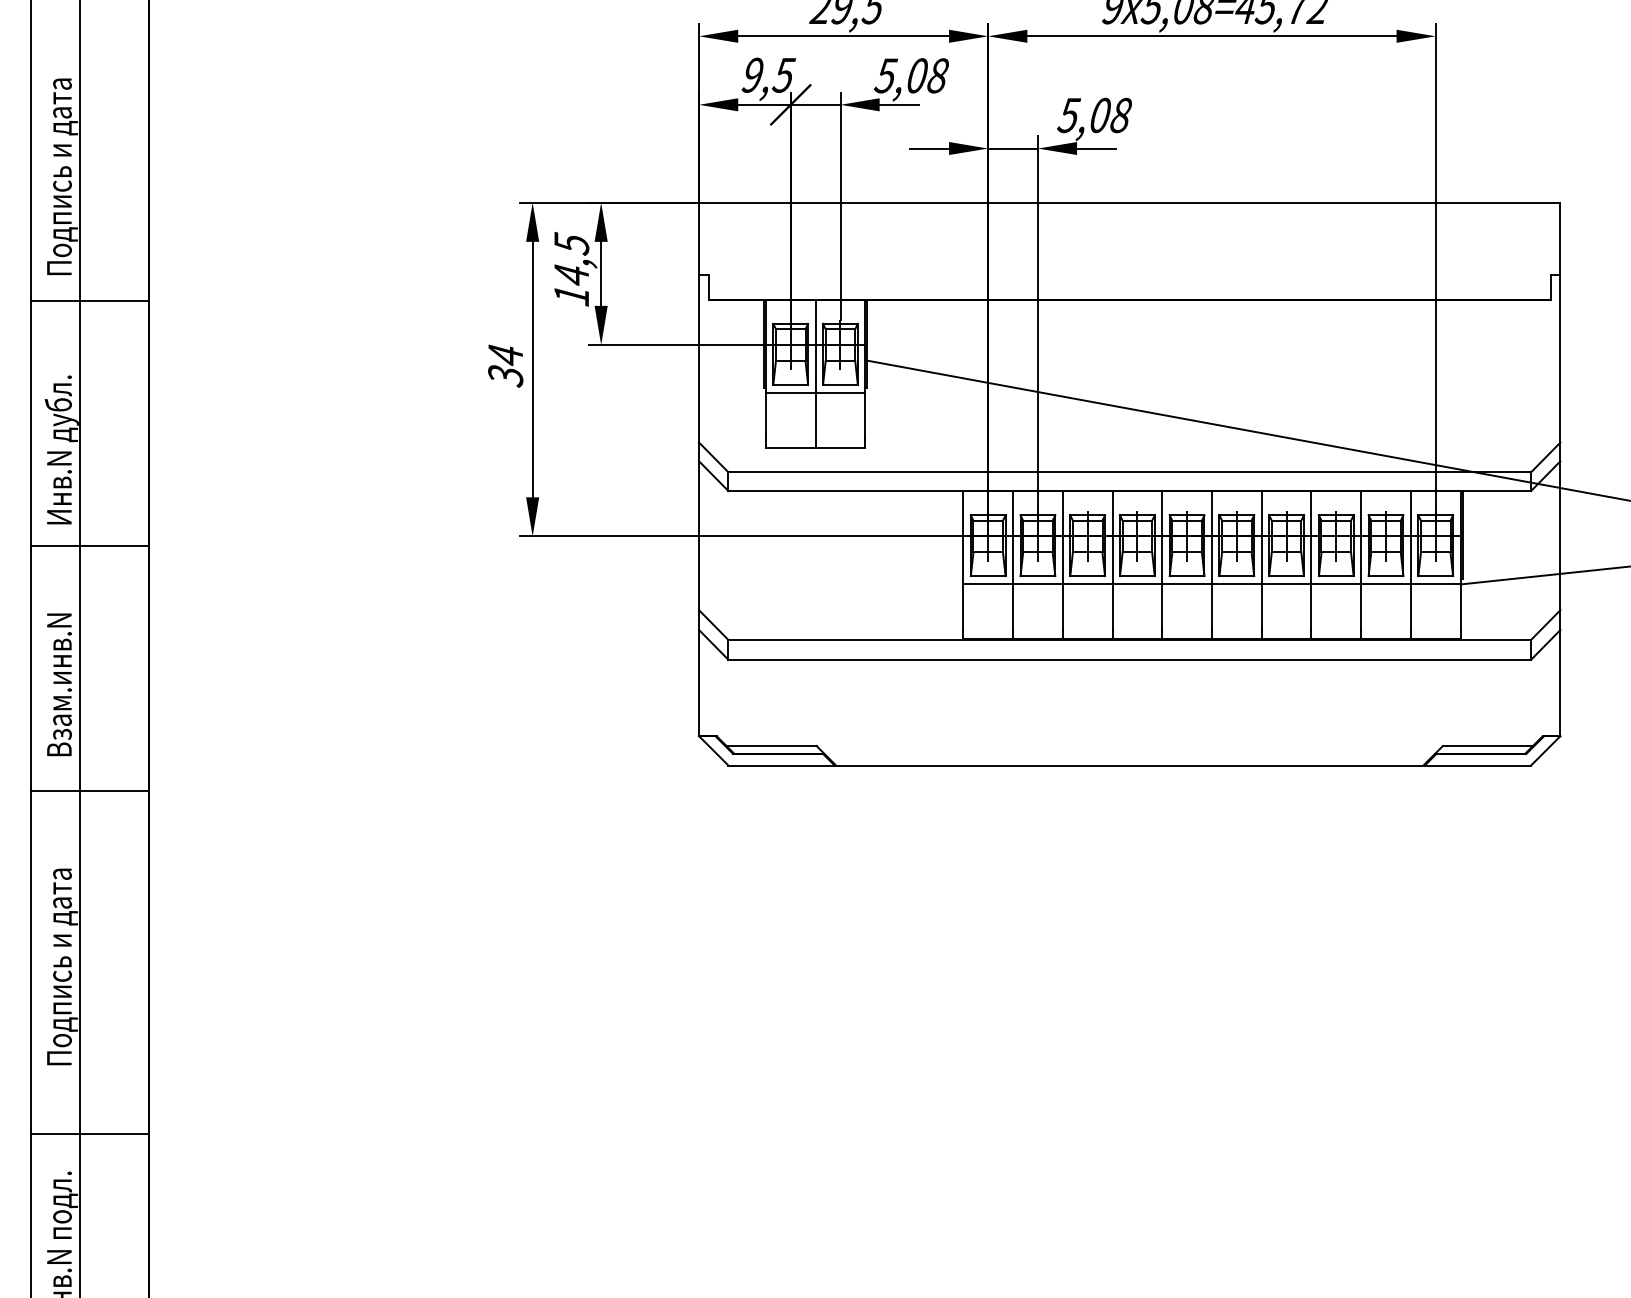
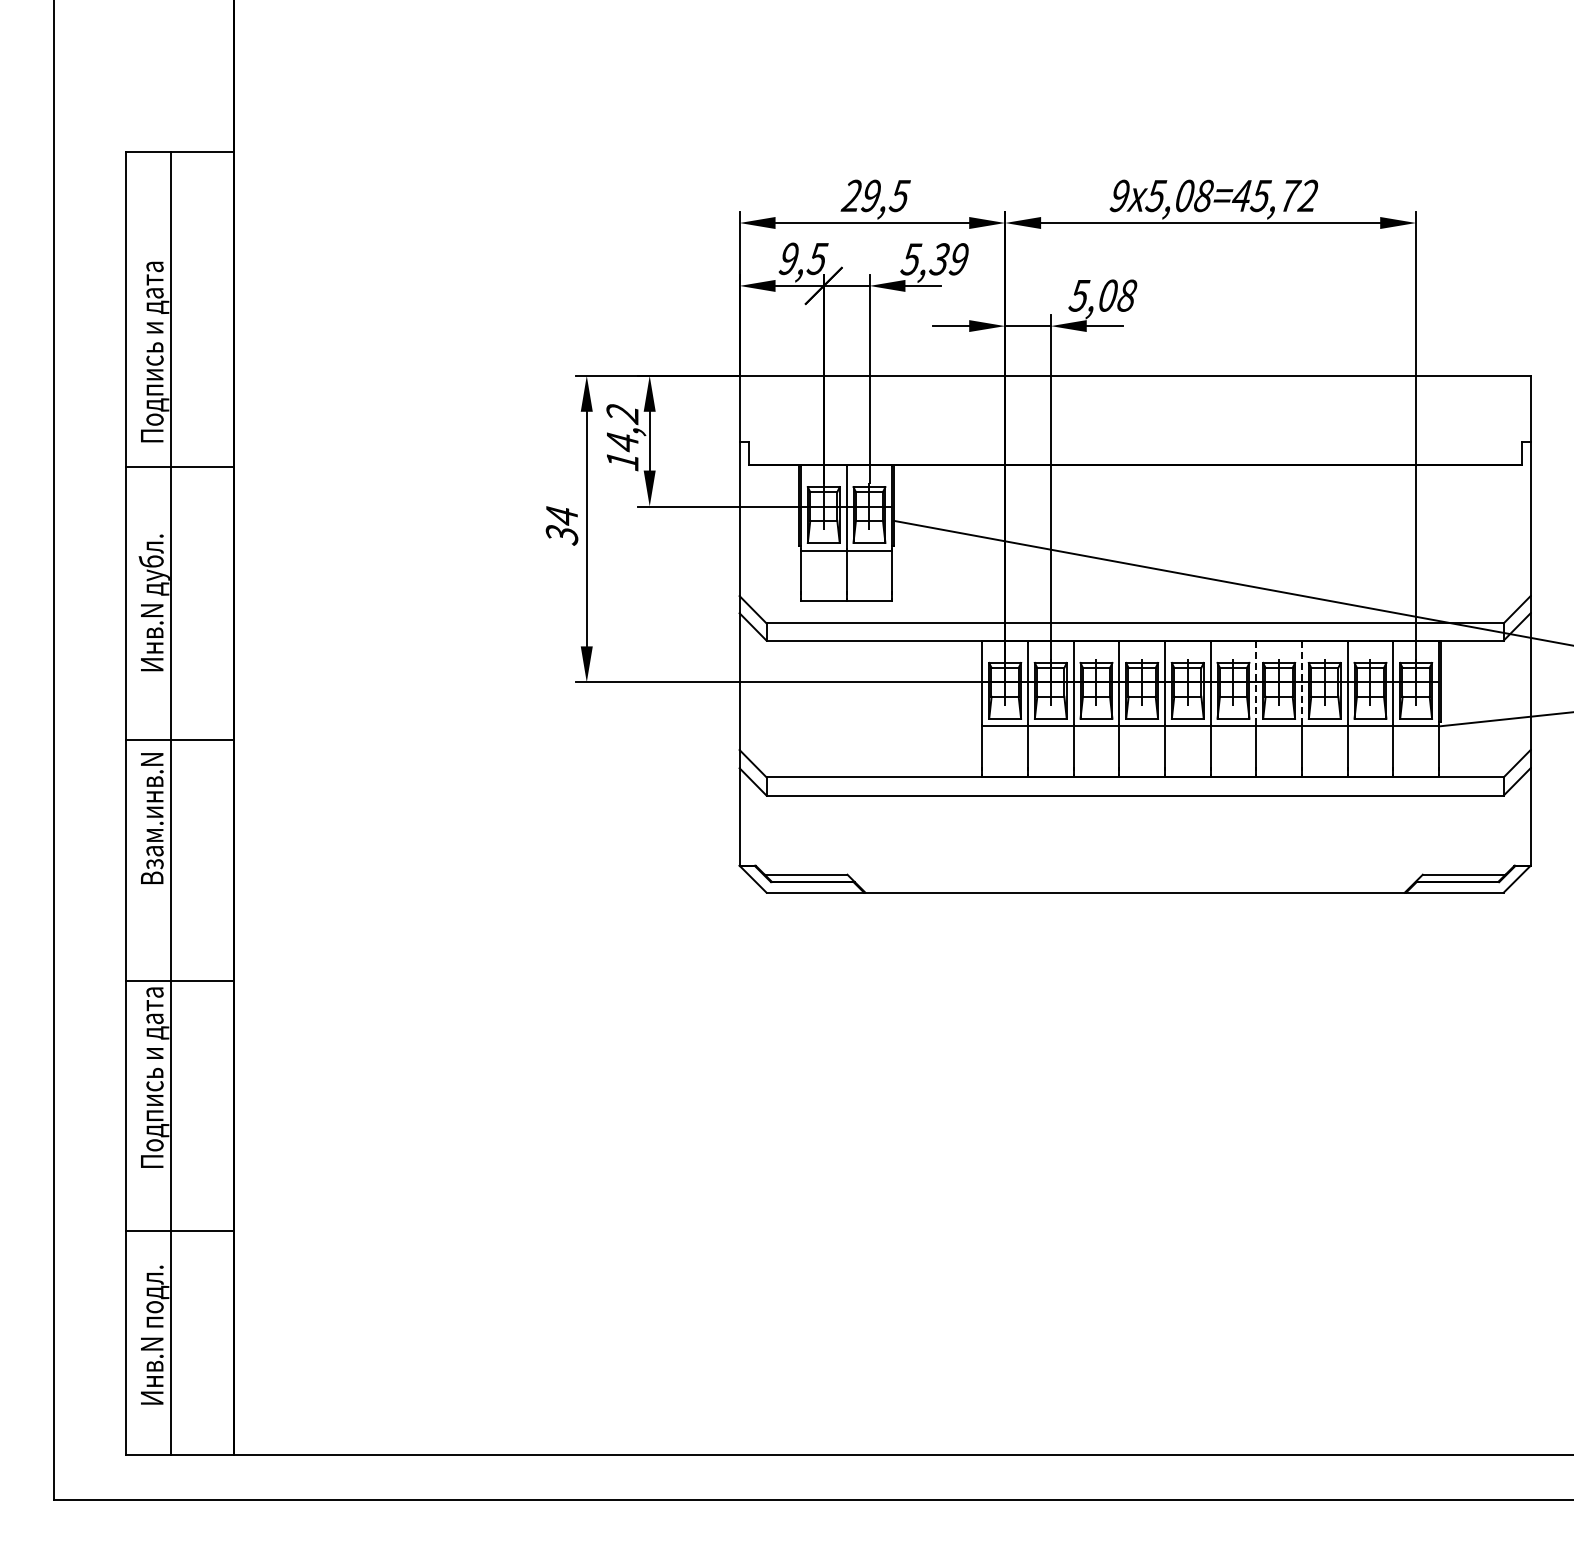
text: (927, 76) -> (949, 259), 5,08 -> 5,39
text: (571, 243) -> (622, 413), 14,5 -> 14,2
line: (1261, 536) -> (1256, 682), solid -> dashed
line: (1310, 536) -> (1301, 682), solid -> dashed
line: (90, 546) -> (180, 740), moved
line: (90, 791) -> (180, 981), moved

